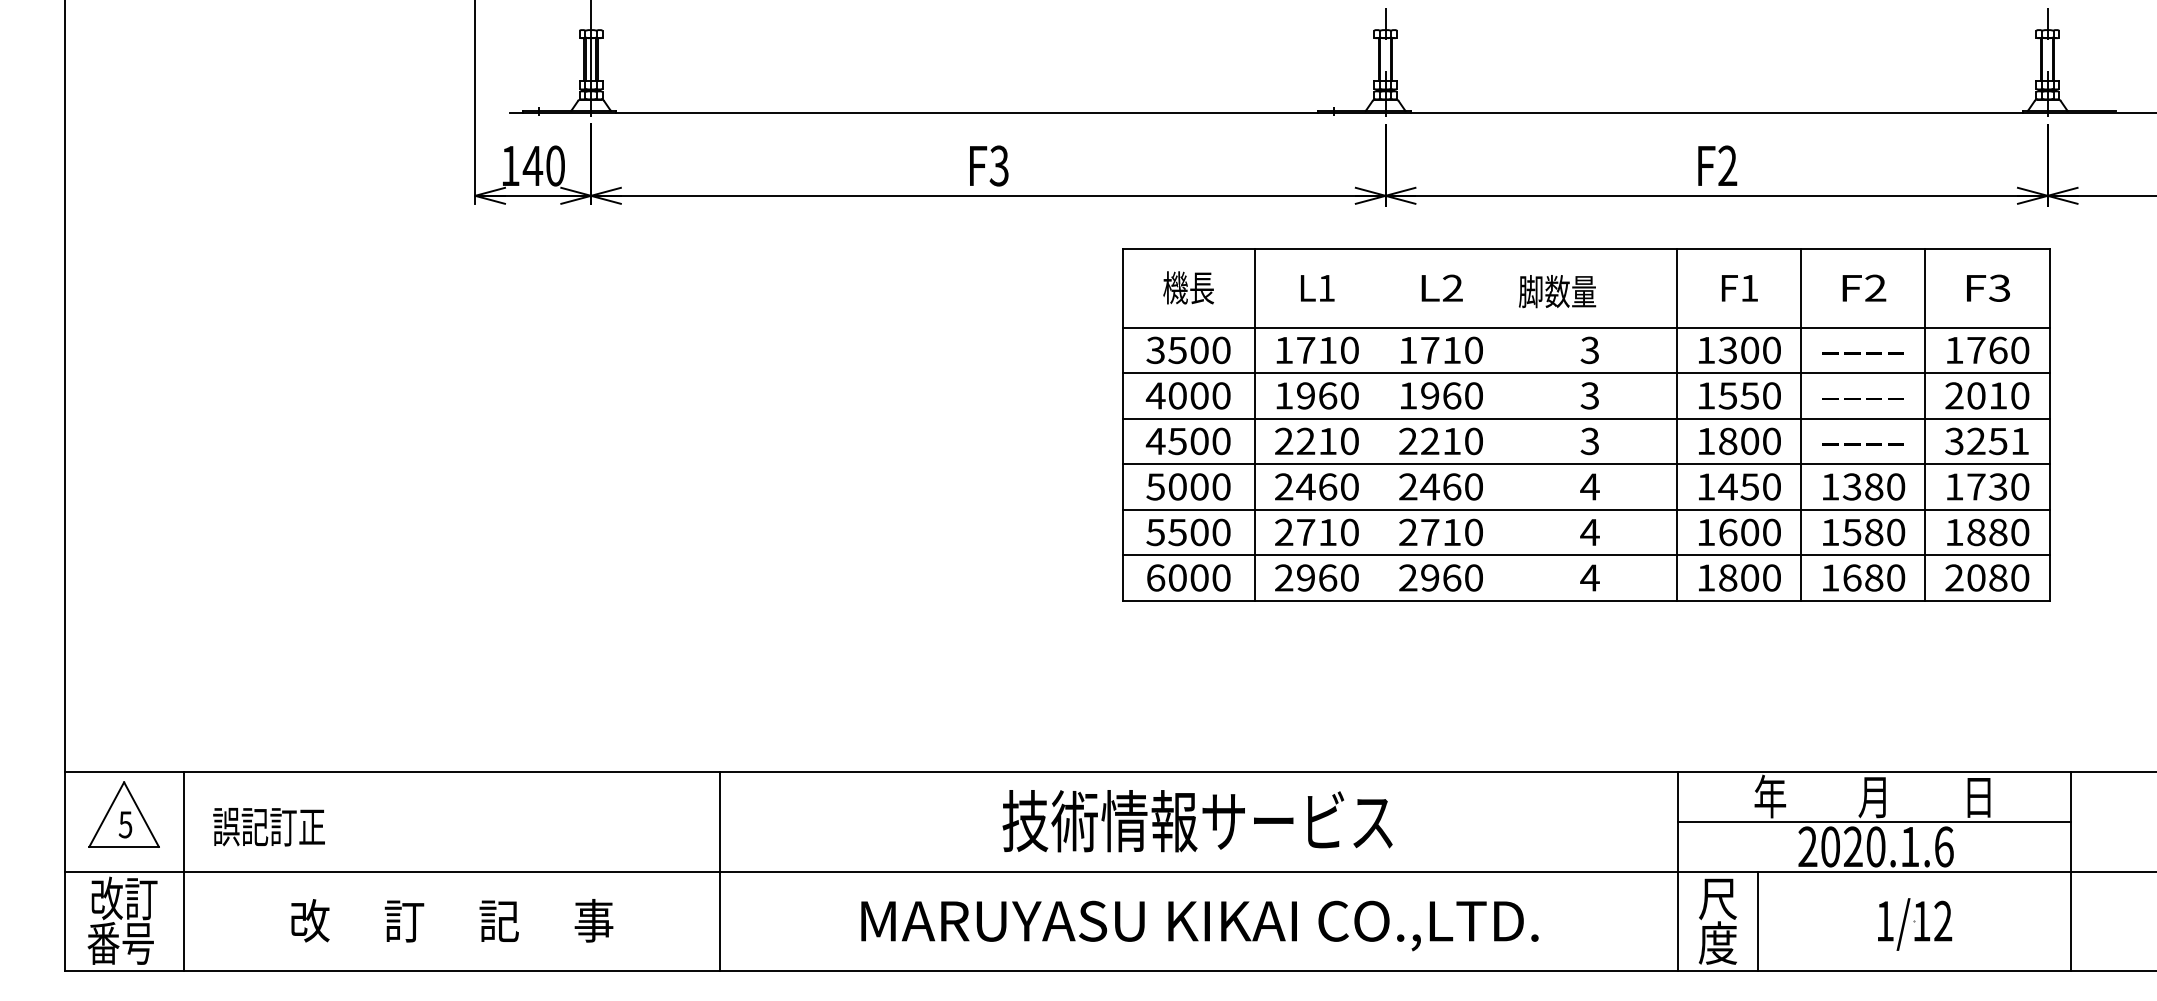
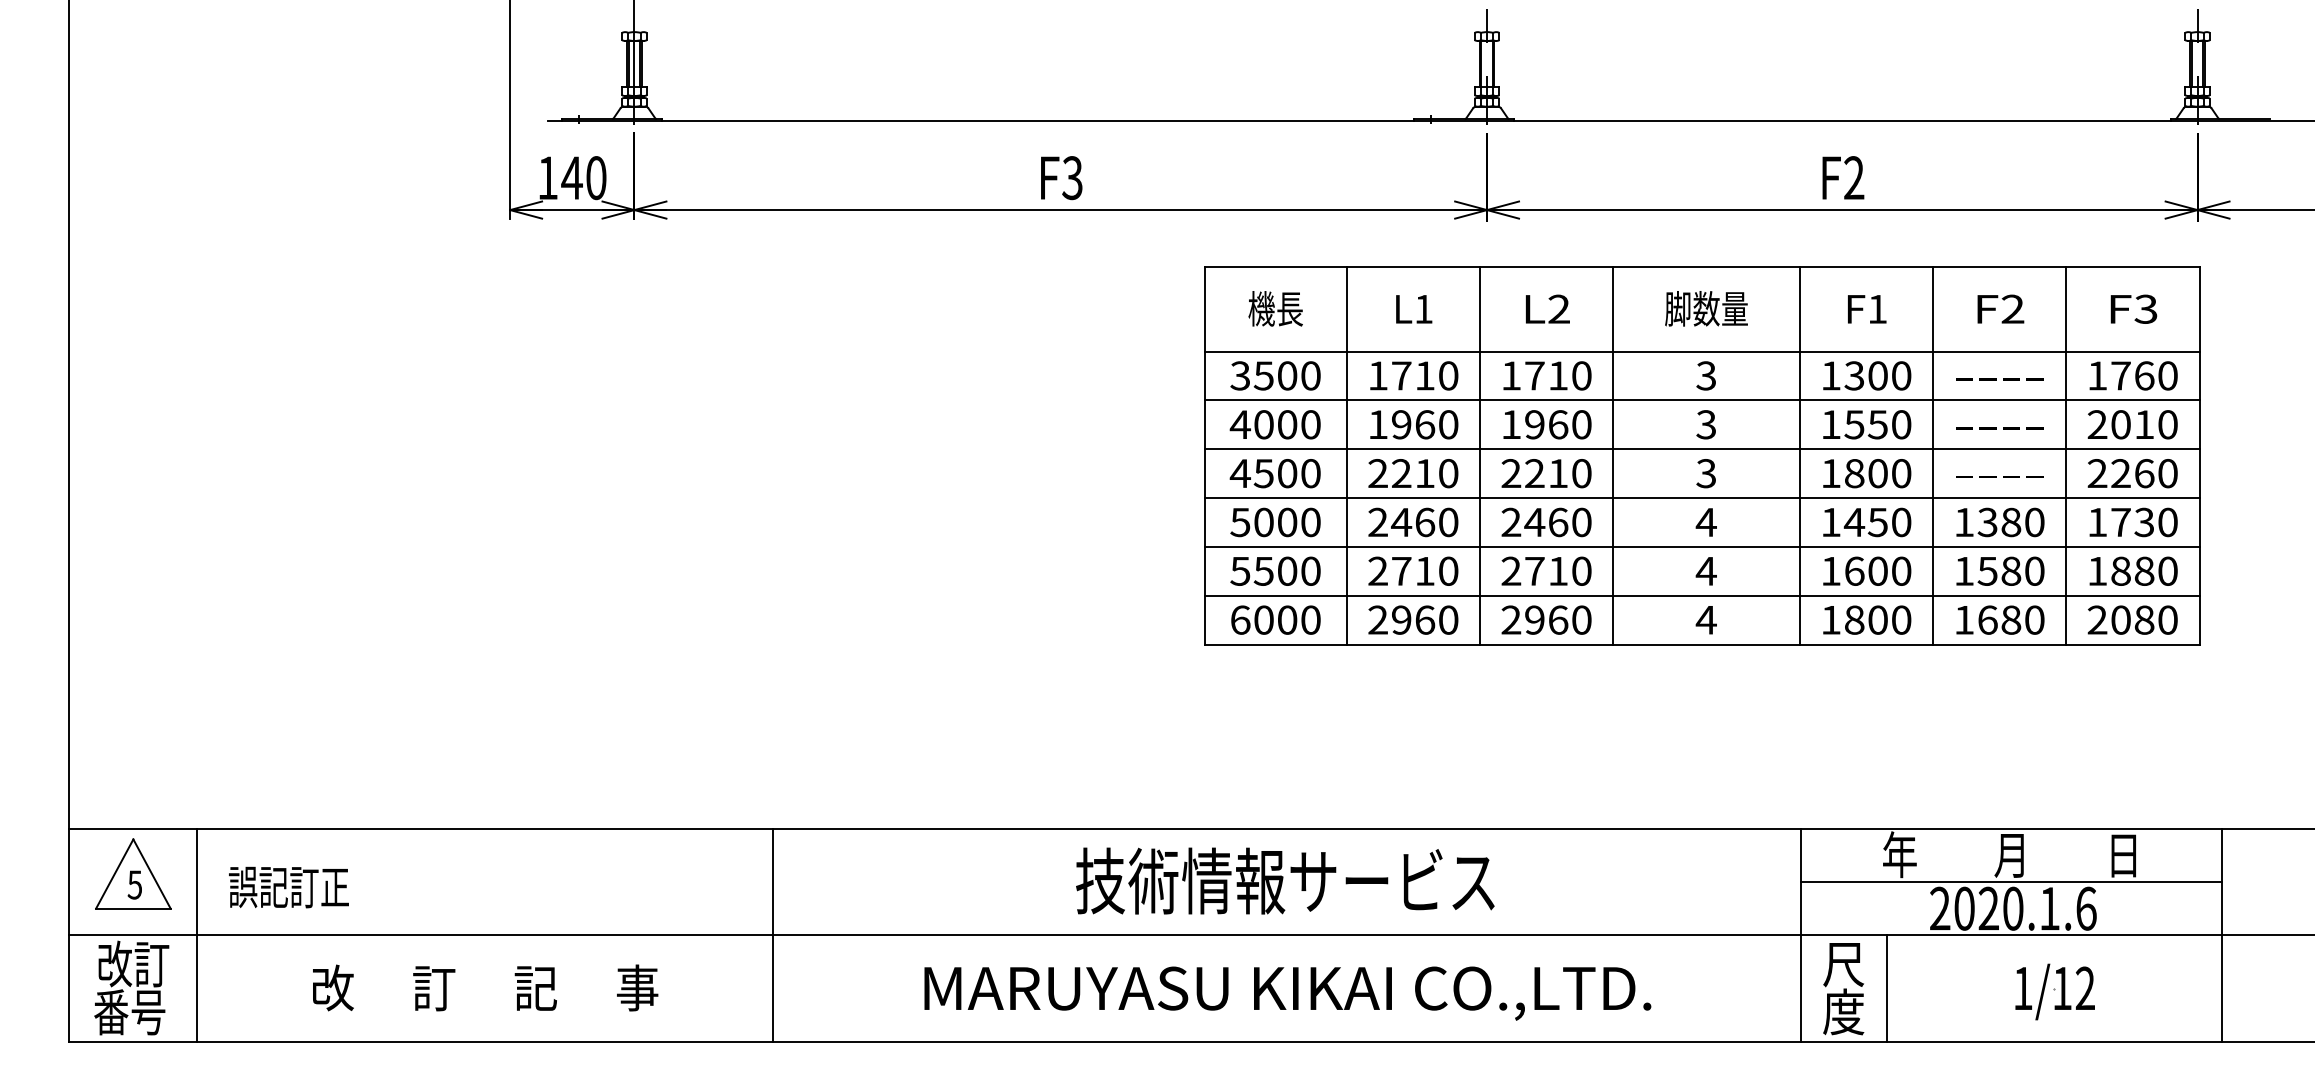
text: (1557, 291) -> (1706, 308), moved
line: (1379, 424) -> (1480, 455), added
line: (1503, 424) -> (1613, 455), added
text: (1987, 441) -> (2132, 473), 3251 -> 2260

